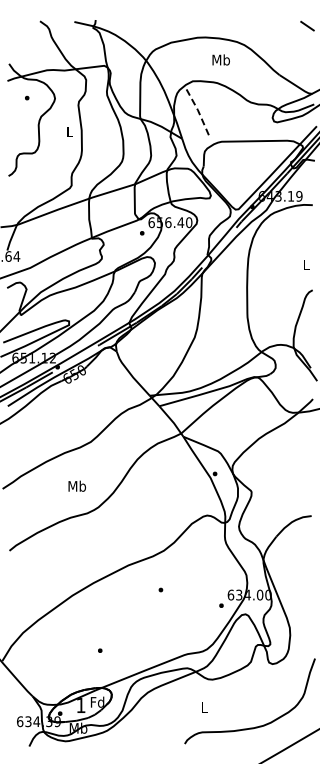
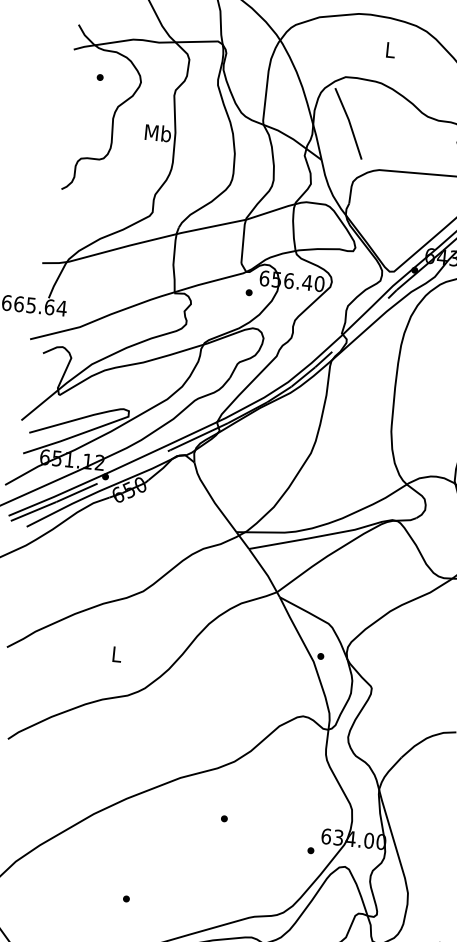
text: (220, 59) -> (389, 49), Mb -> L
line: (198, 111) -> (349, 122), dashed -> solid
text: (69, 131) -> (157, 132), L -> Mb
text: (77, 485) -> (117, 653), Mb -> L

